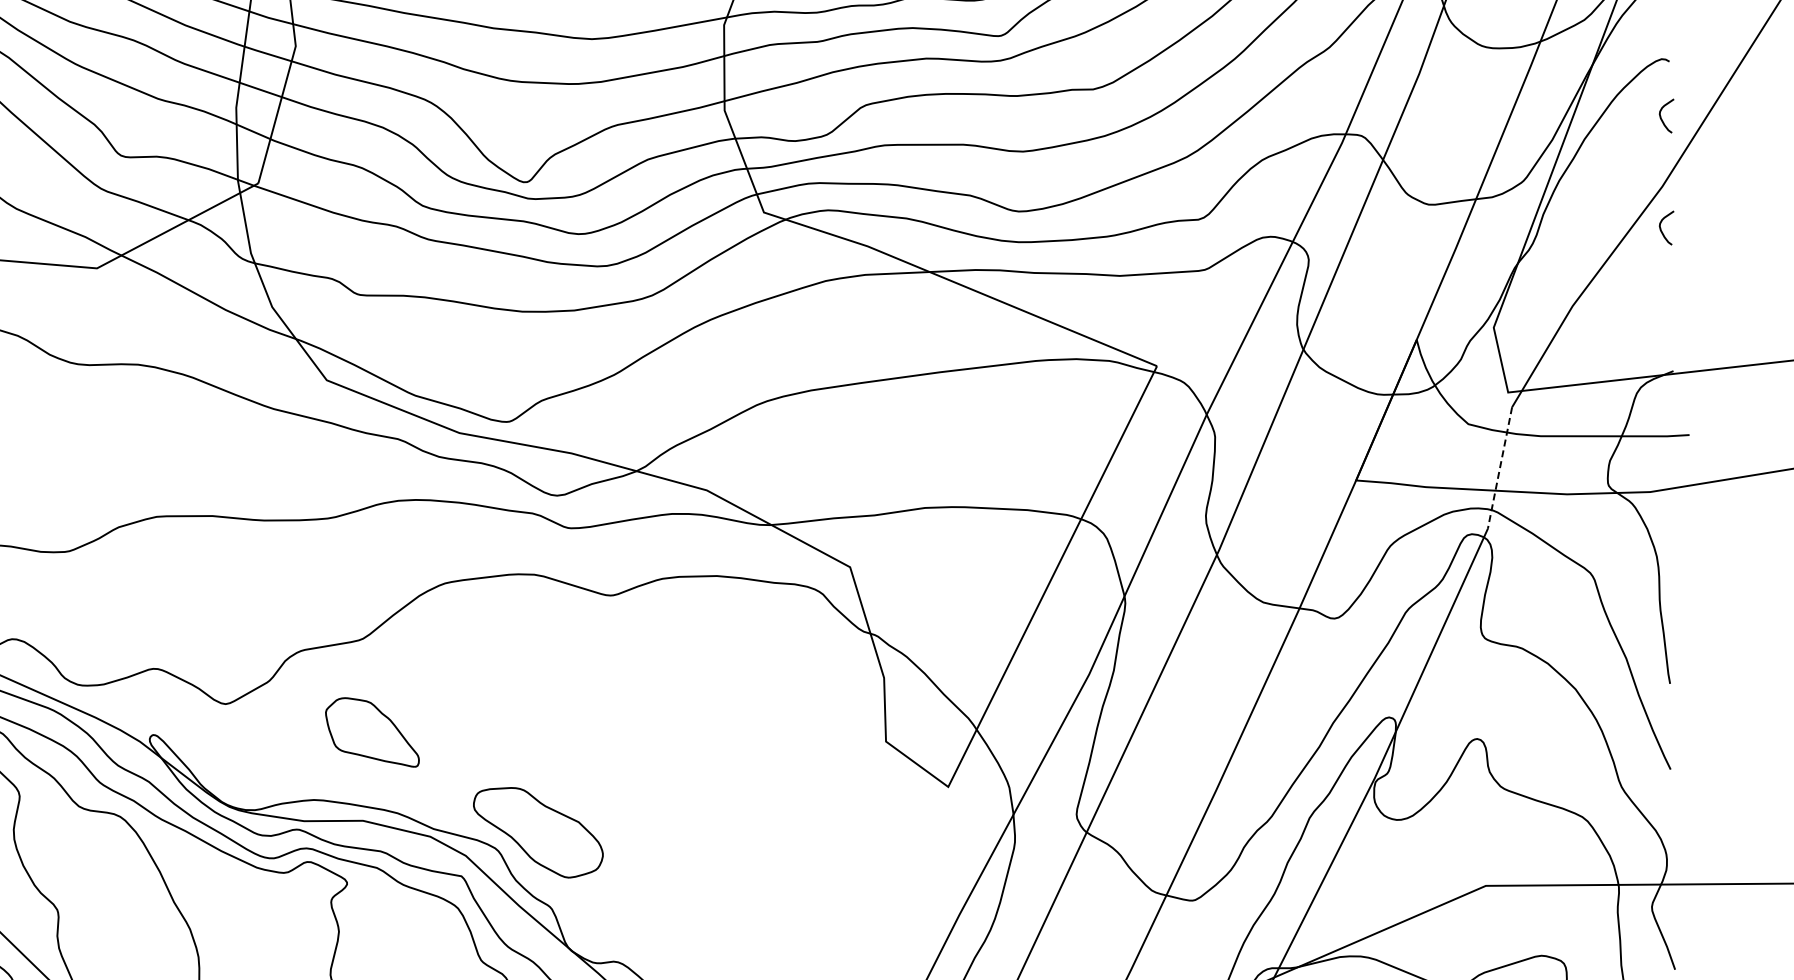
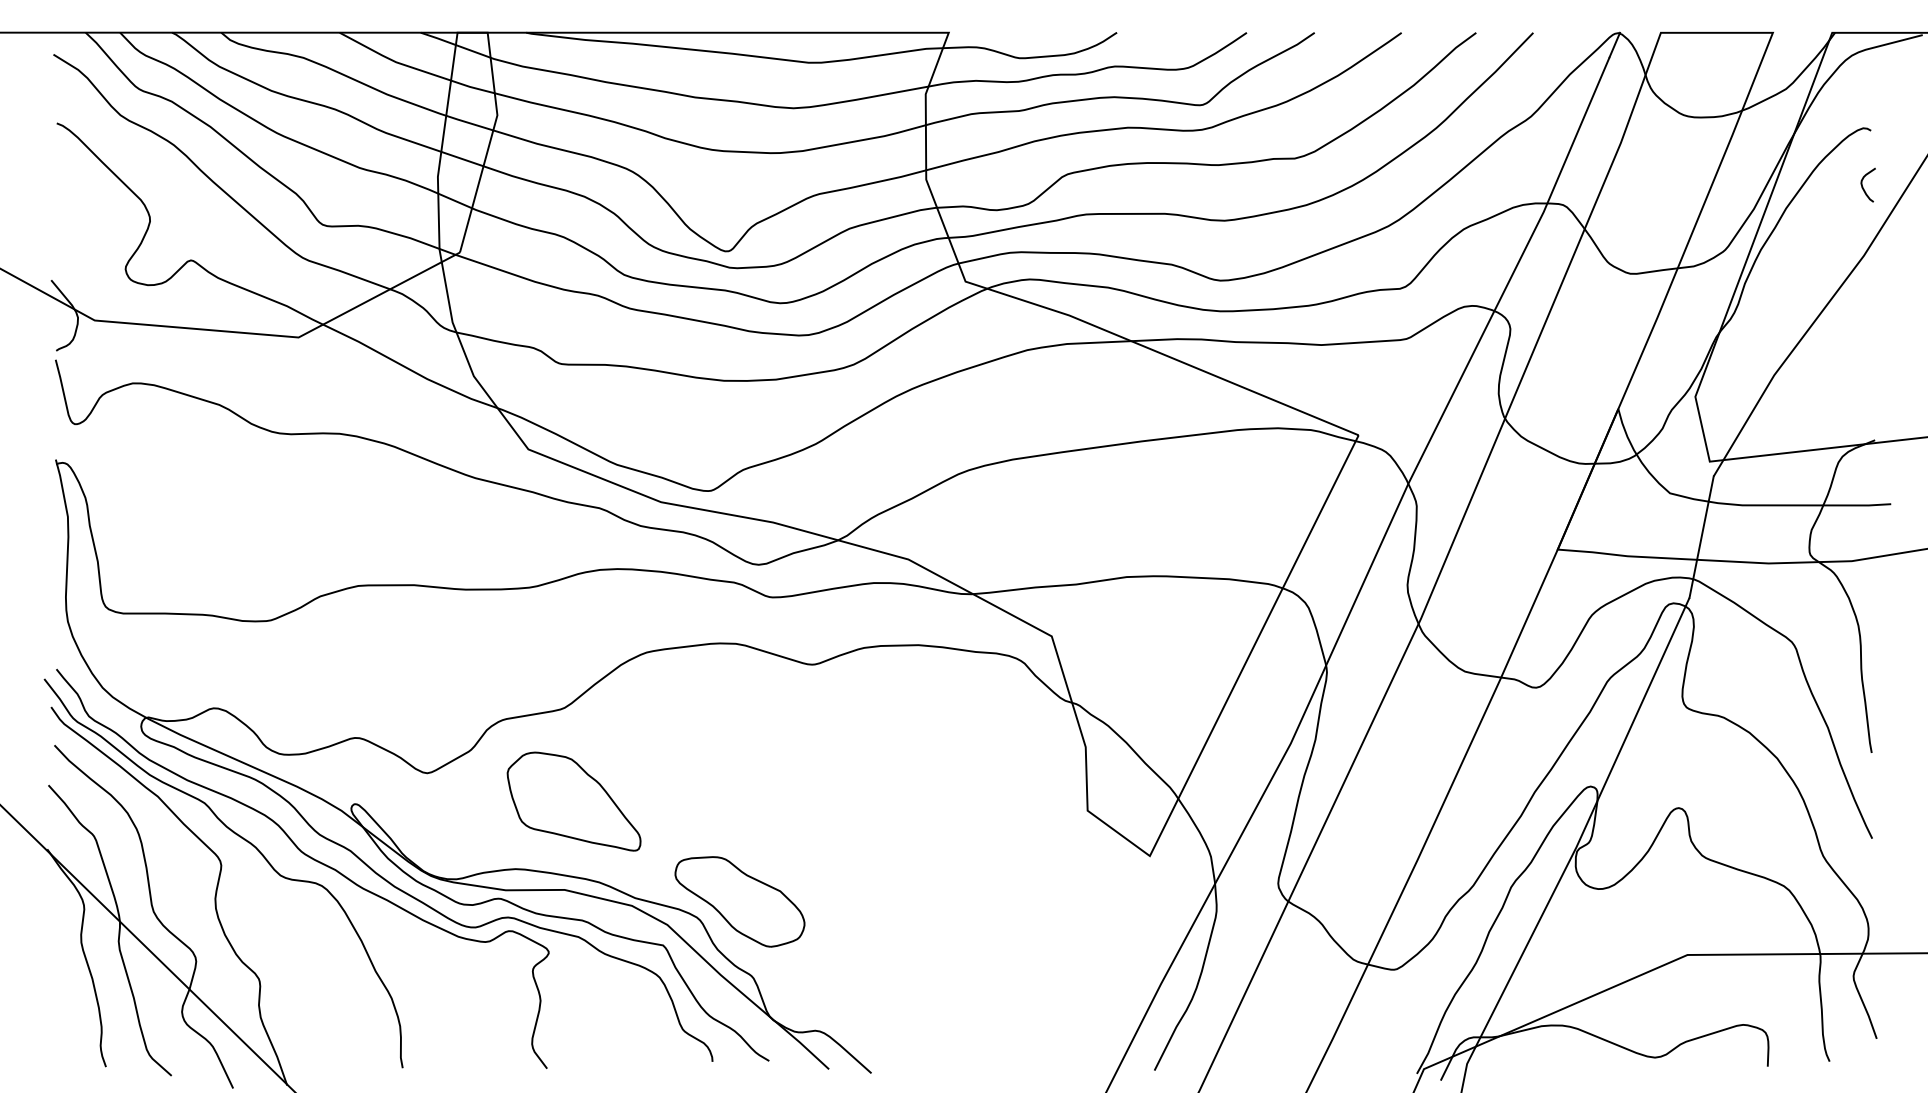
curve: (1661, 229) -> (1863, 298), removed
line: (1499, 468) -> (1701, 537), dashed -> solid
part: (371, 732) -> (573, 801), size x1.43

